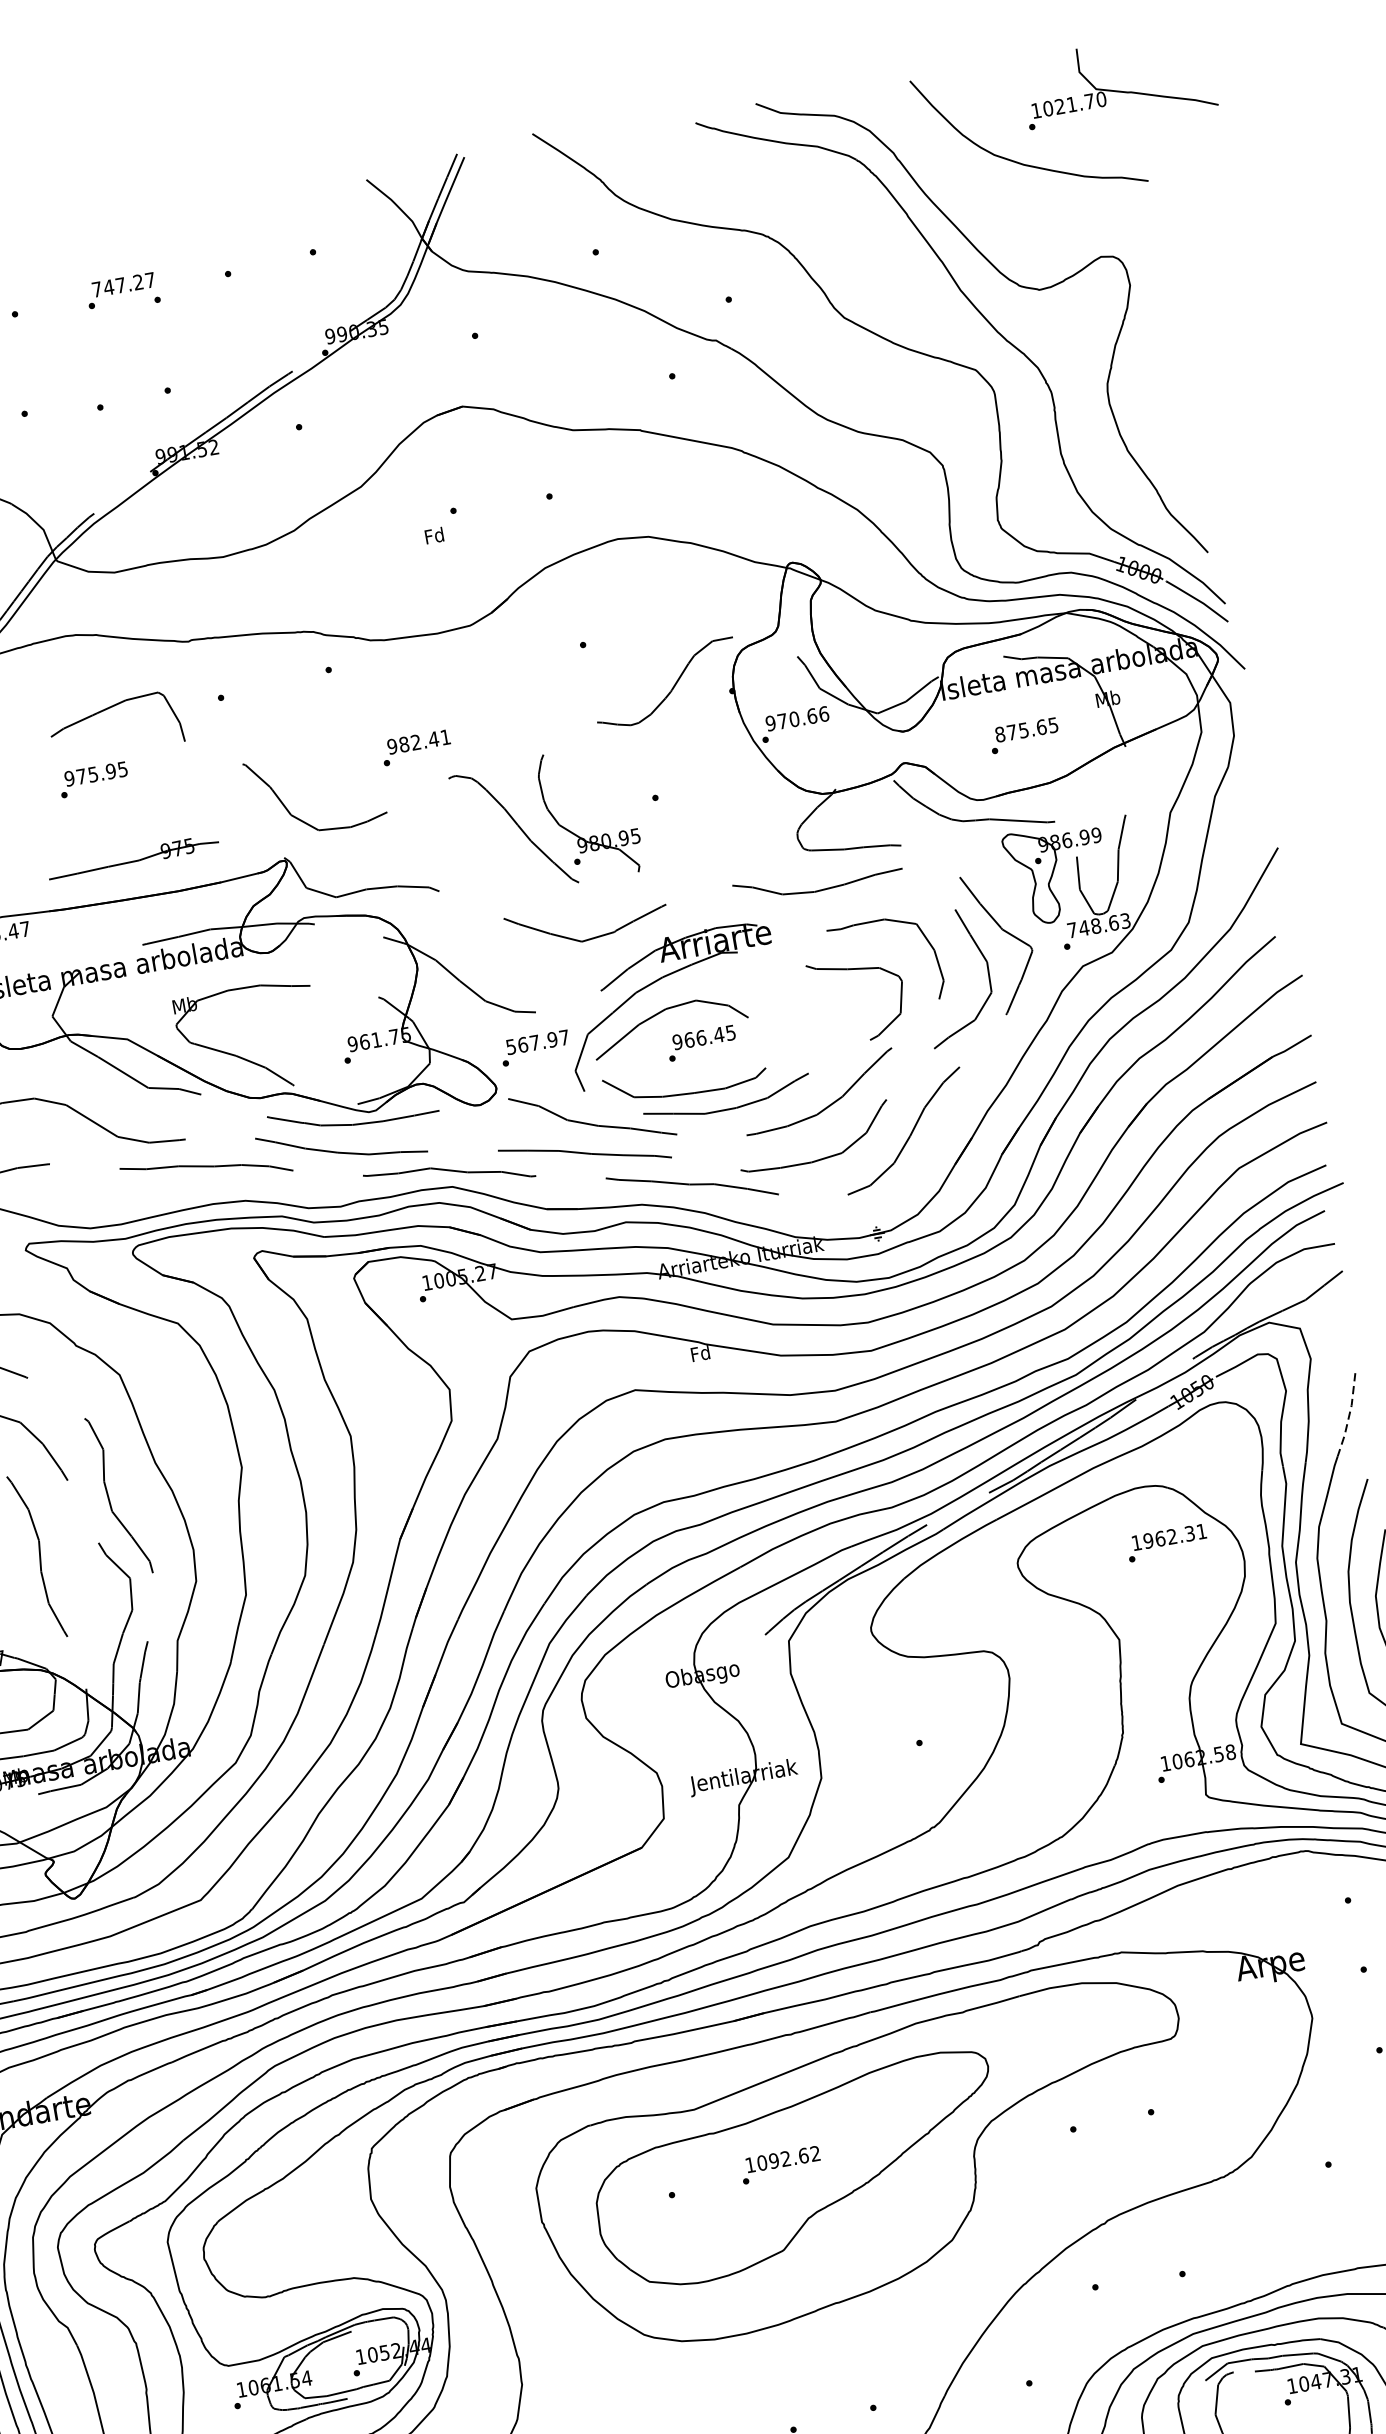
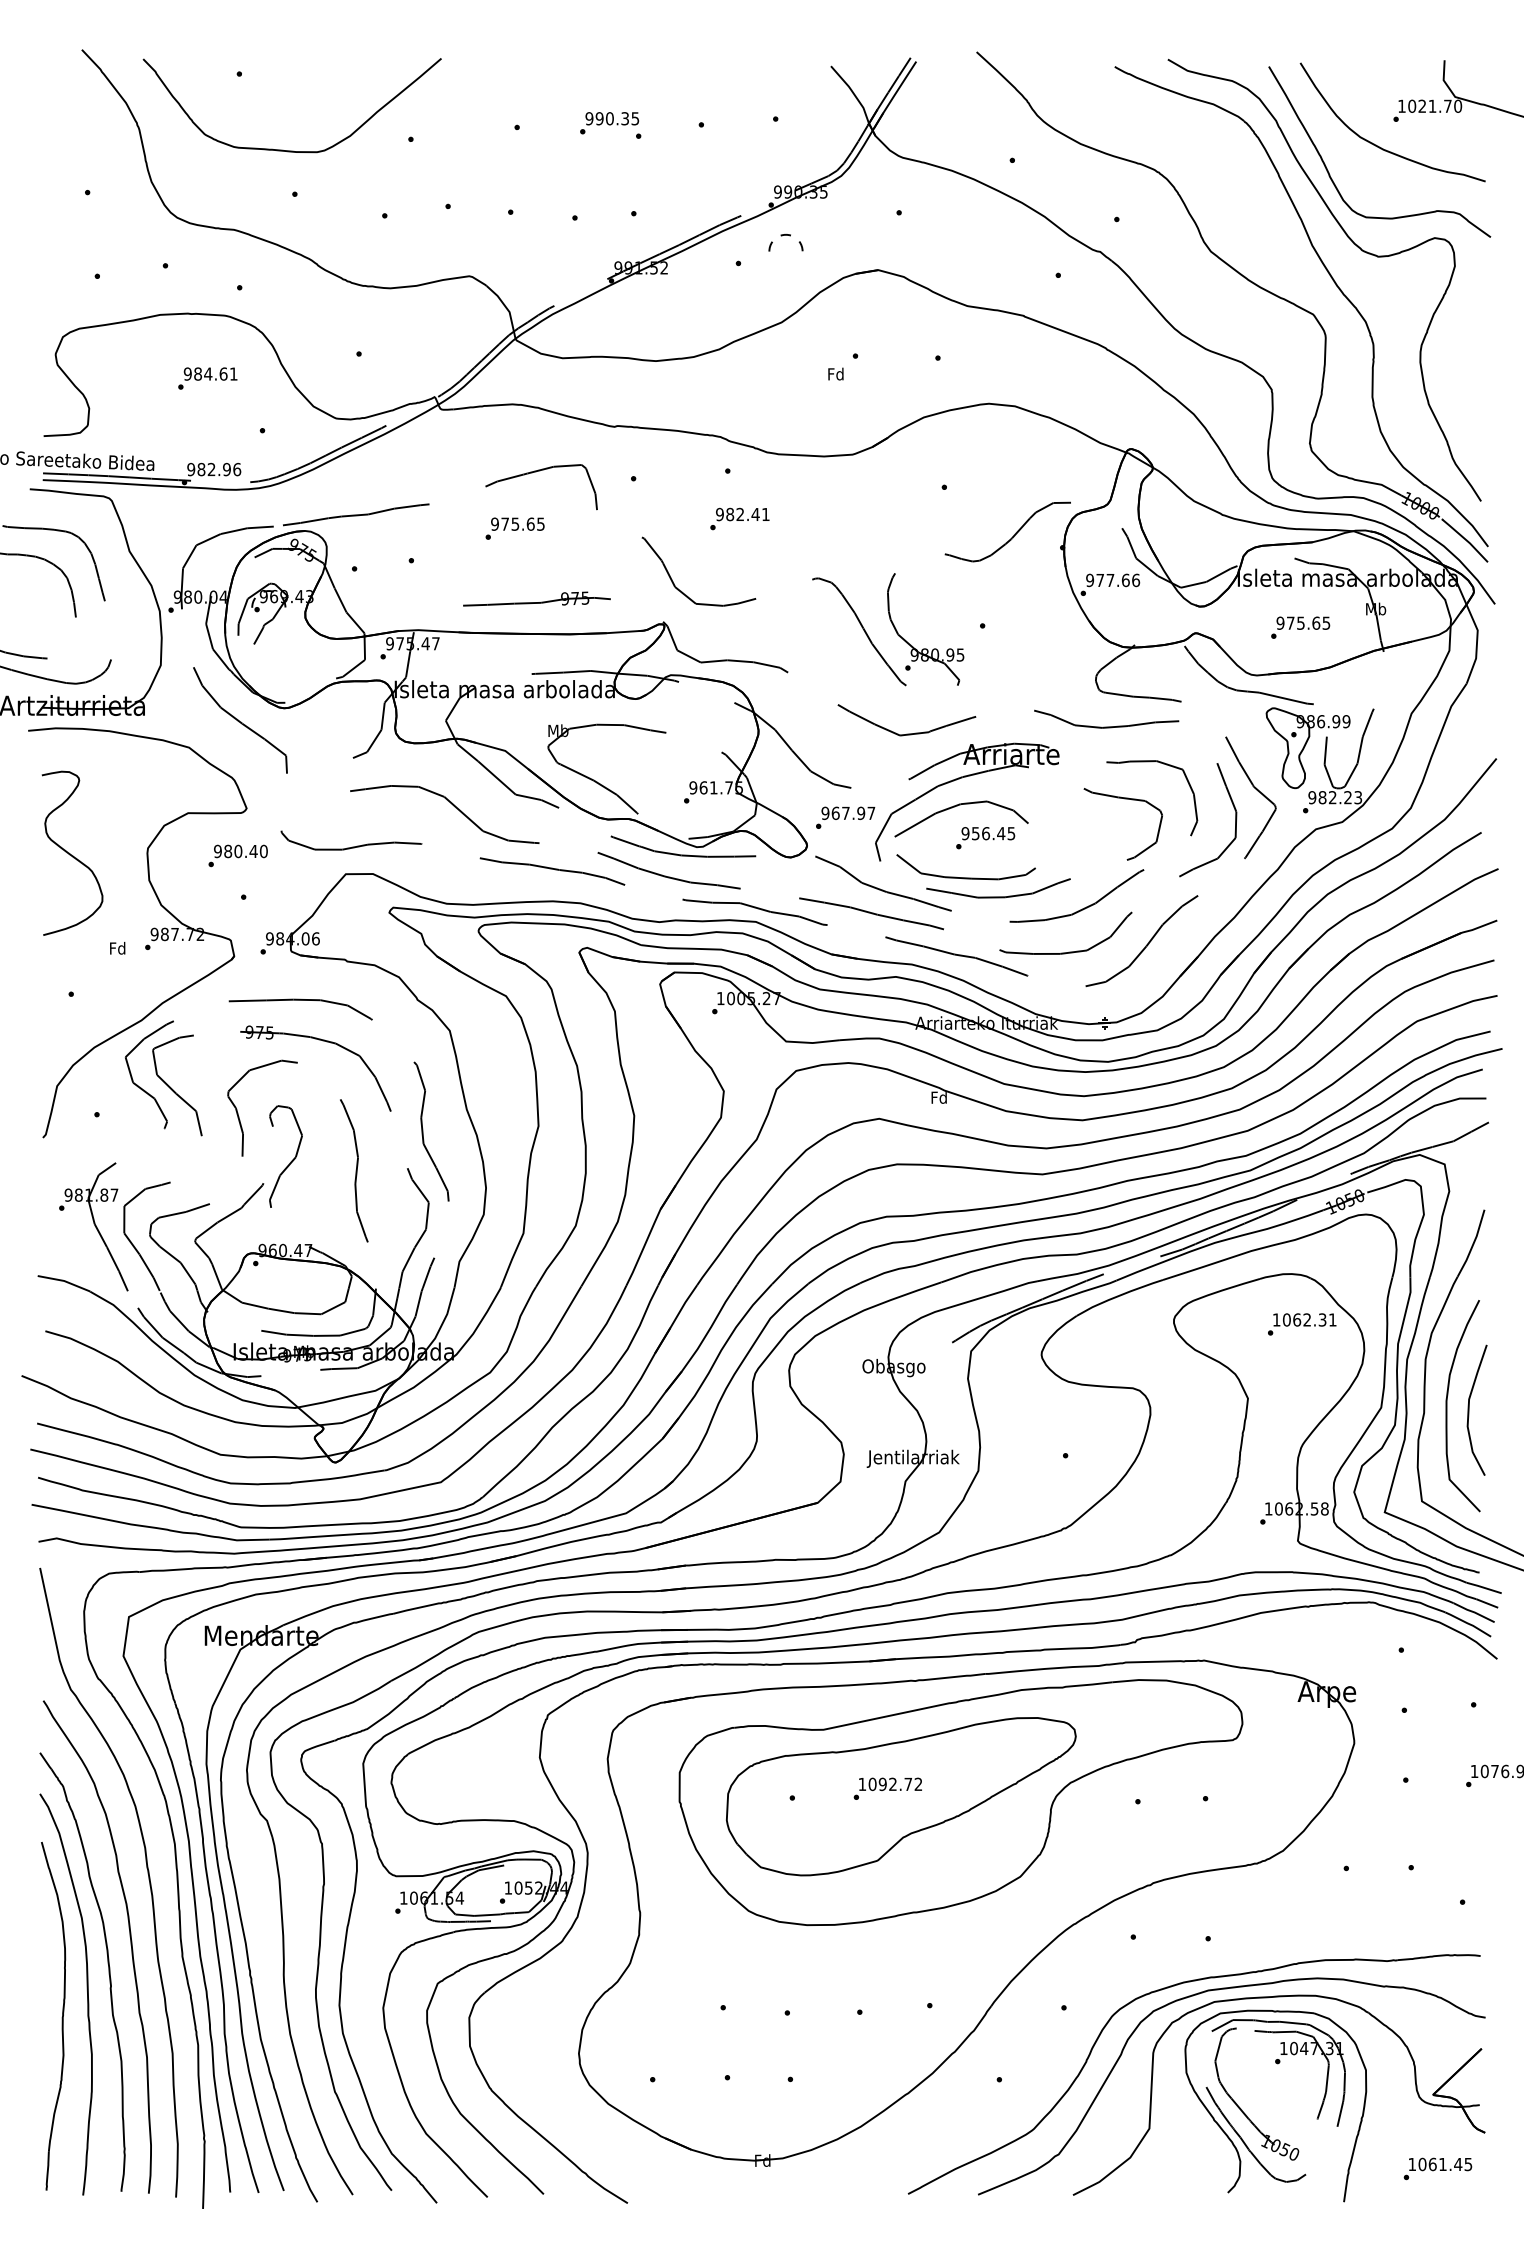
curve: (967, 204) -> (1330, 174), added
text: (123, 284) -> (612, 118), 747.27 -> 990.35
part: (344, 386) -> (782, 236), added
text: (794, 719) -> (1110, 580), 970.66 -> 977.66
text: (1000, 733) -> (1280, 622), 875.65 -> 975.65
text: (415, 747) -> (739, 518), moved
text: (110, 770) -> (530, 523), 975.95 -> 975.65
text: (1093, 926) -> (1330, 797), 748.63 -> 982.23
text: (689, 1039) -> (975, 833), 966.45 -> 956.45
text: (511, 1045) -> (825, 812), 567.97 -> 967.97
line: (1349, 1415) -> (1473, 1244), dashed -> solid
text: (1147, 1540) -> (1286, 1319), 1962.31 -> 1062.31
text: (803, 2155) -> (908, 1784), 1092.62 -> 1092.72

